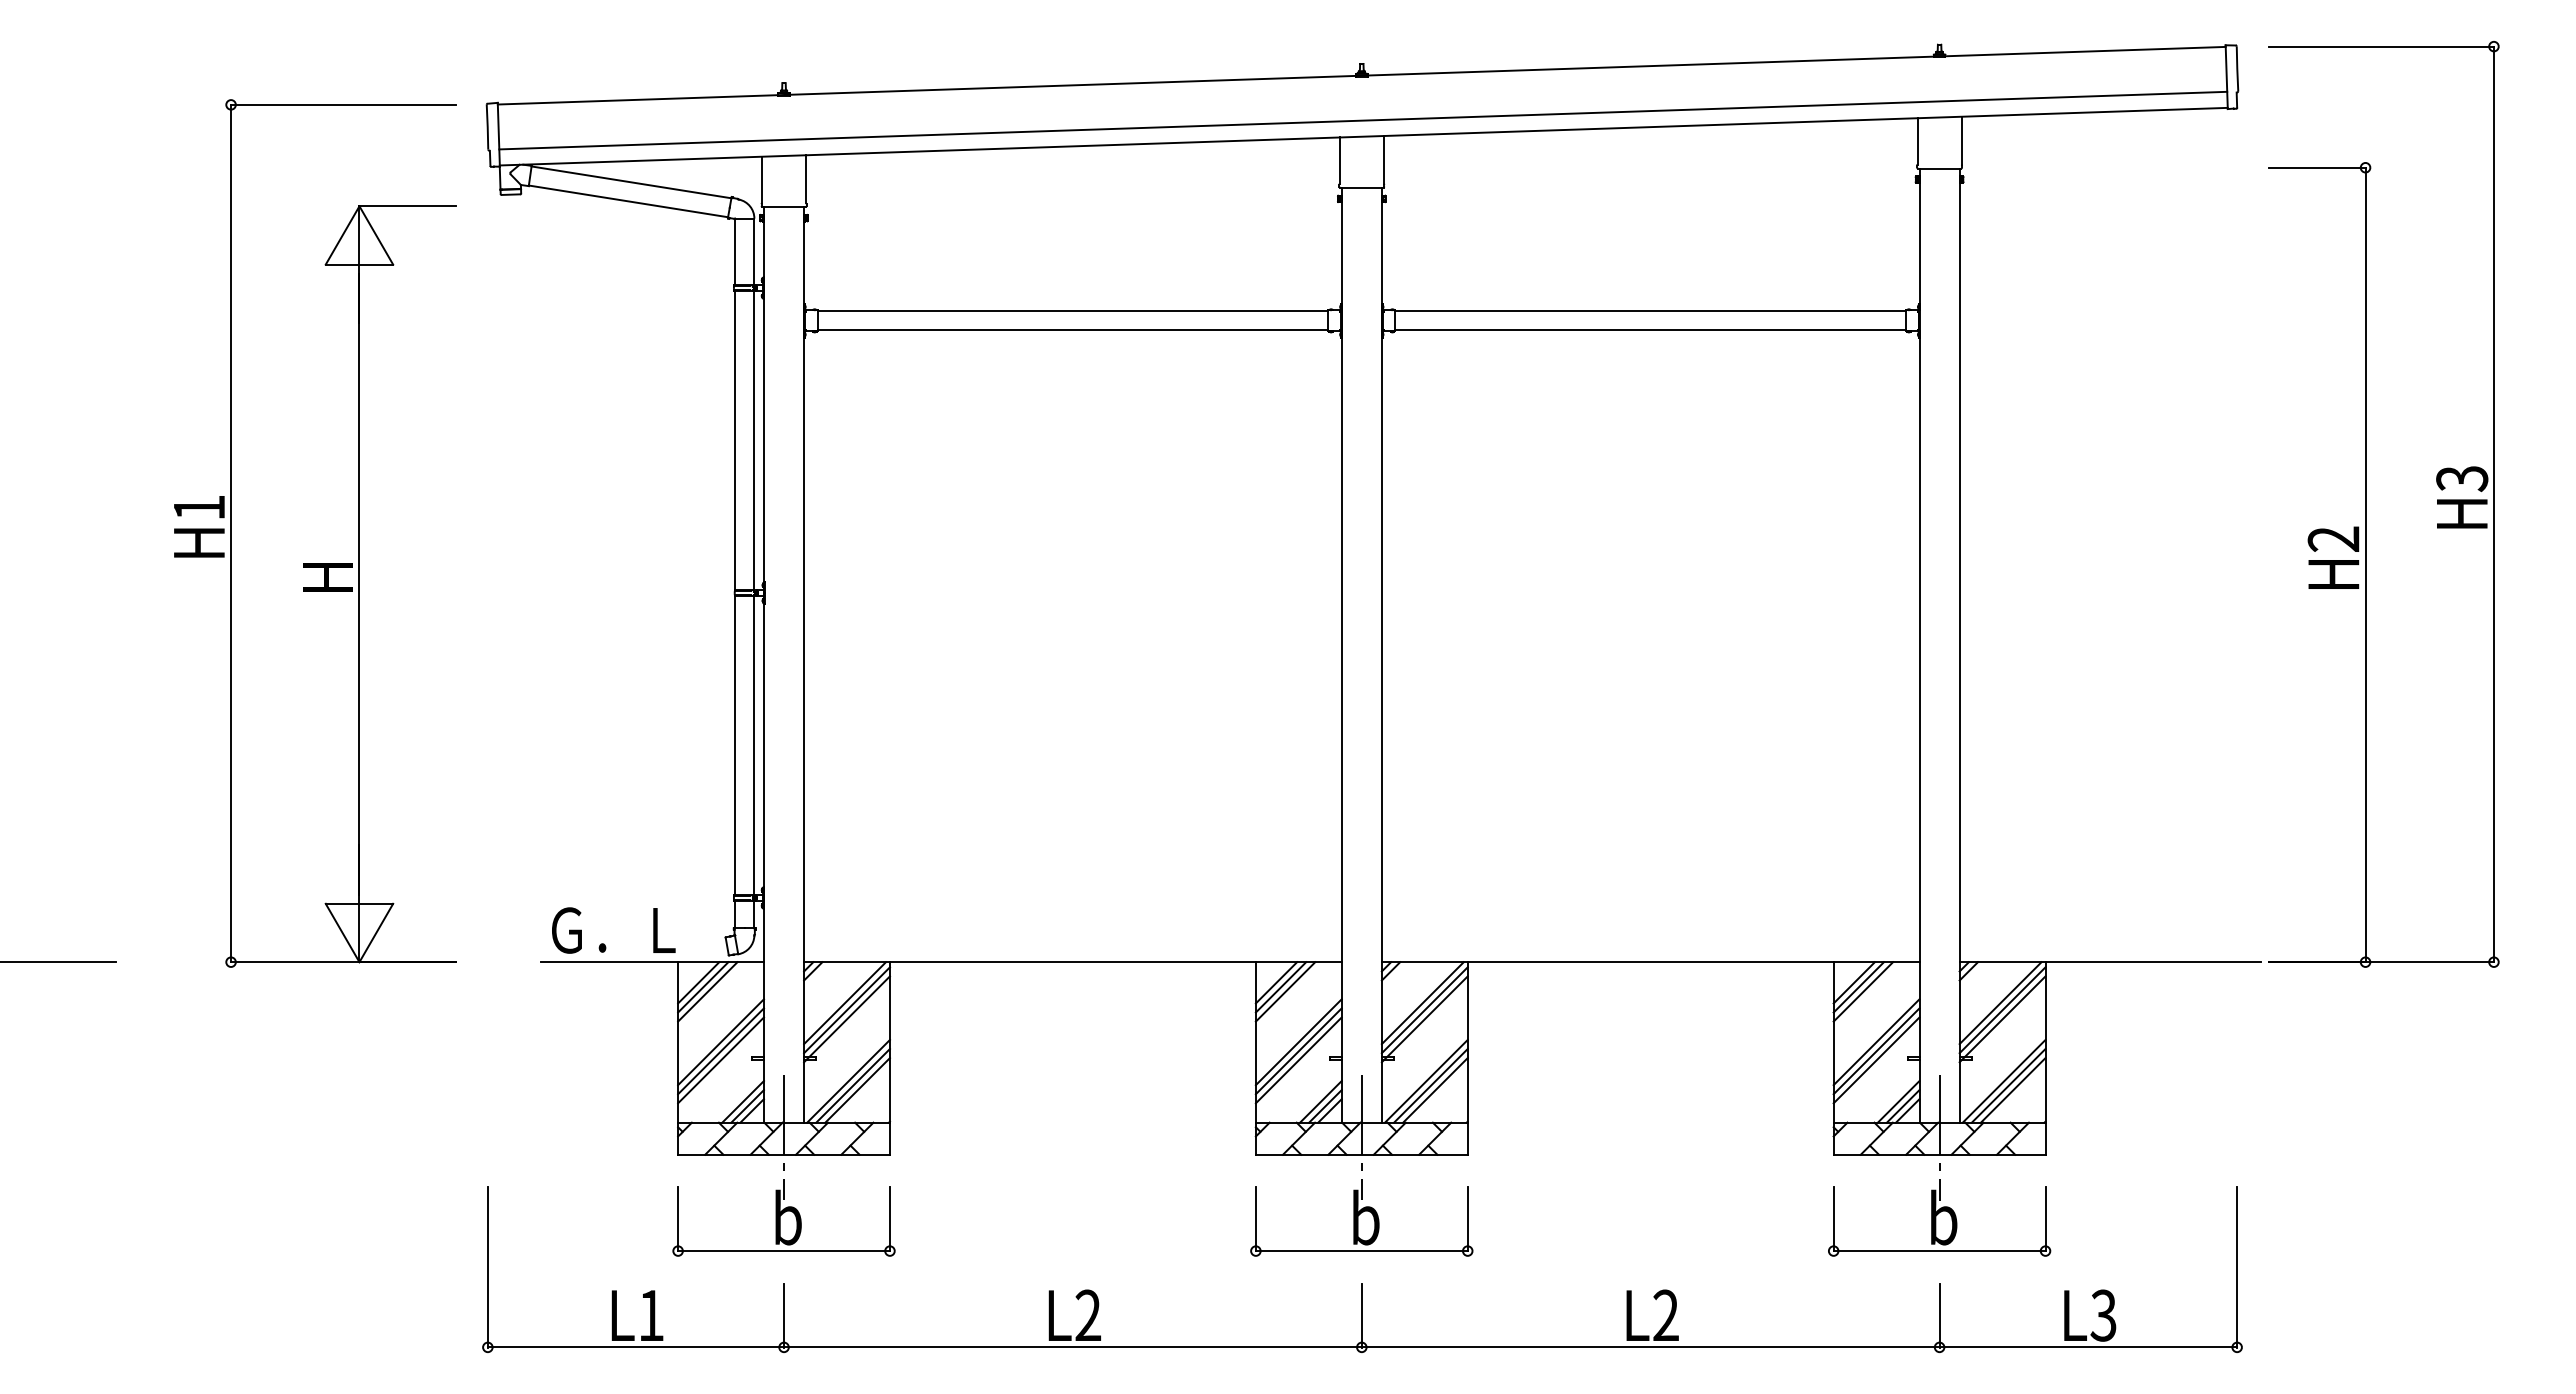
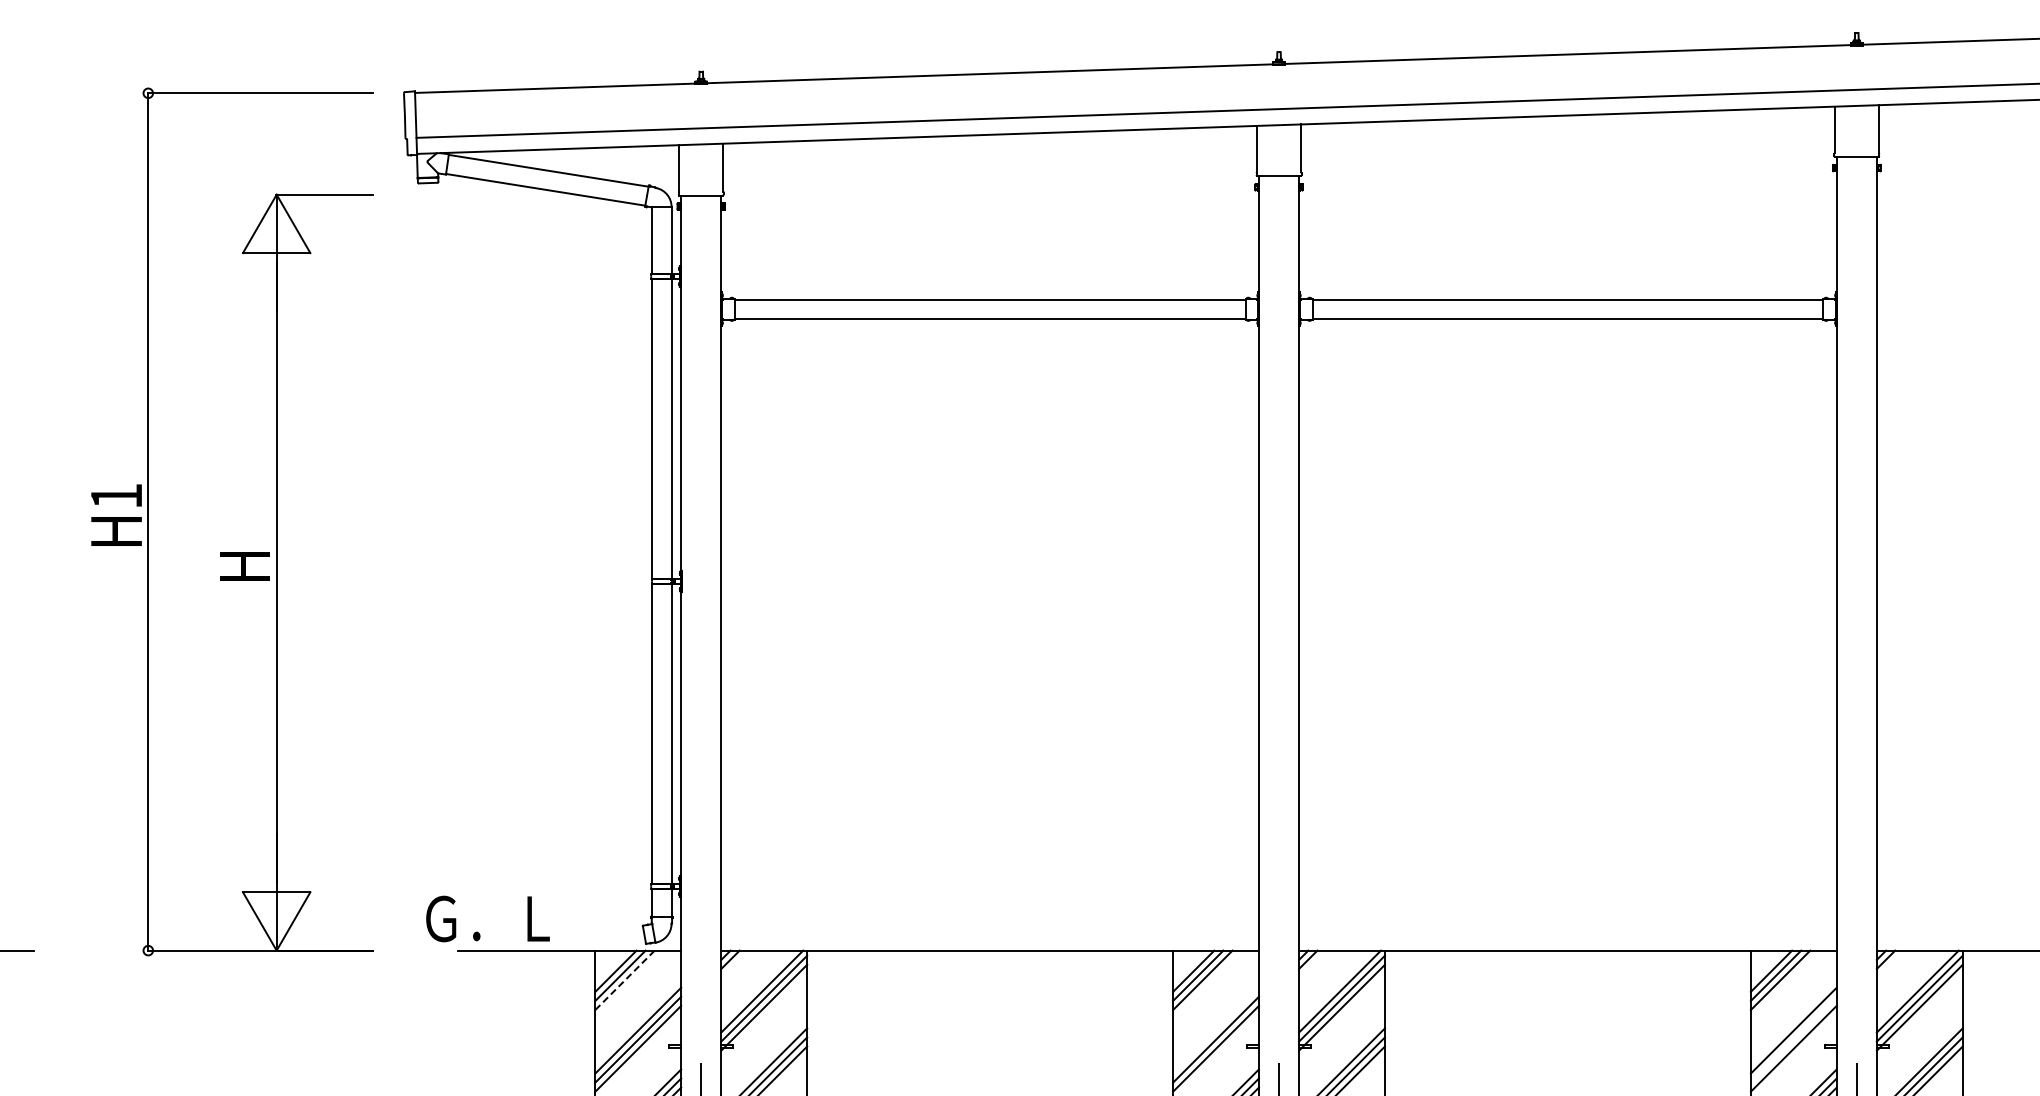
text: (613, 930) -> (487, 918), moved
line: (708, 991) -> (625, 979), solid -> dashed
line: (1298, 1042) -> (1215, 1030), removed
line: (1876, 1051) -> (1793, 1039), removed

